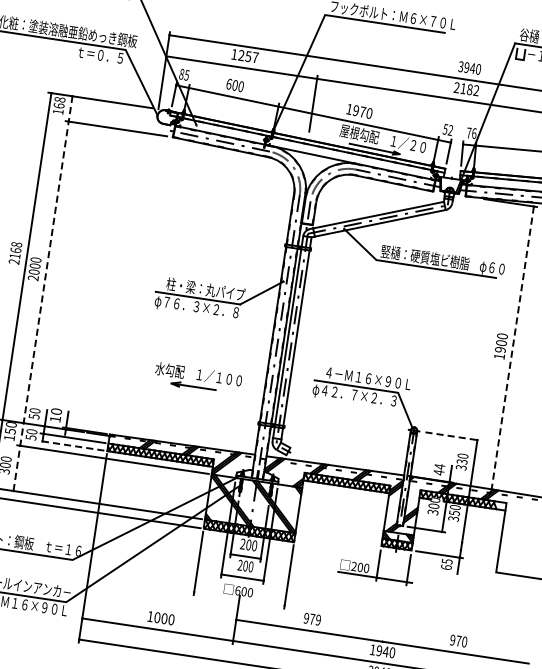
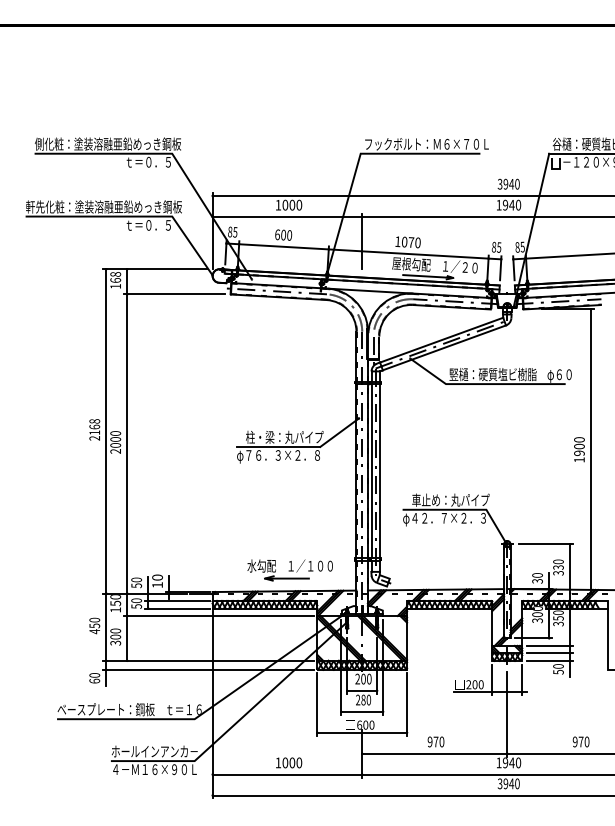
text: (248, 55) -> (292, 204), 1257 -> 1000
text: (466, 88) -> (508, 204), 2182 -> 1940
text: (355, 111) -> (404, 242), 1970 -> 1070
text: (448, 128) -> (496, 246), 52 -> 85
text: (471, 132) -> (519, 246), 76 -> 85
line: (43, 294) -> (127, 465), dashed -> solid
line: (512, 349) -> (591, 451), dashed -> solid
text: (367, 377) -> (454, 499), ４－Ｍ１６×９０Ｌ -> 車止め：丸パイプ
part: (197, 379) -> (289, 570), moved
line: (453, 436) -> (546, 544), dashed -> solid
line: (70, 445) -> (176, 608), dashed -> solid
text: (439, 468) -> (537, 577), 44 -> 30
line: (441, 539) -> (549, 645), added
line: (440, 547) -> (549, 653), added
text: (446, 564) -> (558, 669), 65 -> 50
text: (245, 566) -> (363, 700), 200 -> 280
line: (239, 598) -> (362, 732), added
line: (388, 602) -> (507, 714), added
text: (317, 620) -> (441, 742), 979 -> 970

